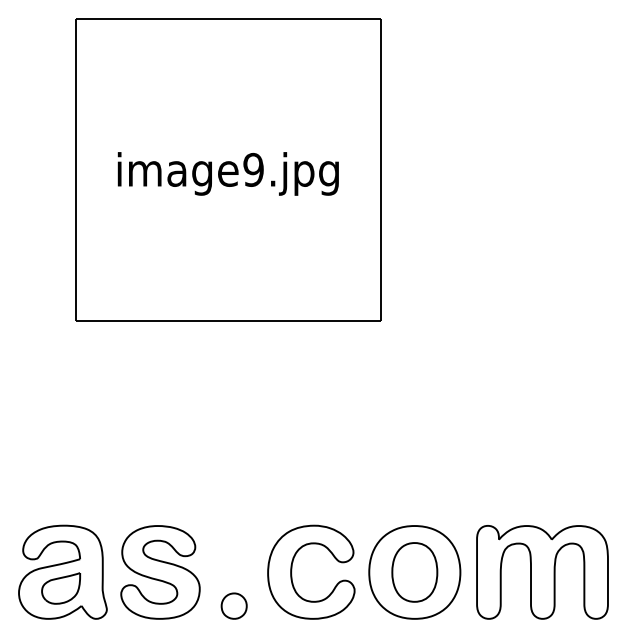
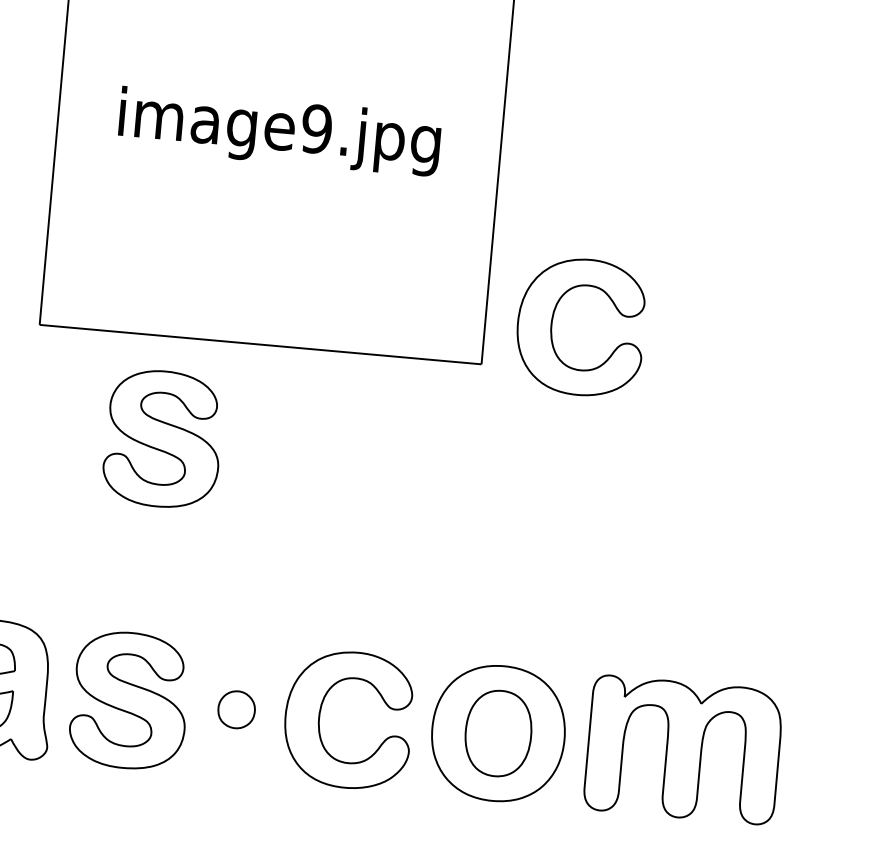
part: (427, 288) -> (553, 323), added
part: (167, 391) -> (163, 439), added
part: (233, 605) -> (235, 708), moved

